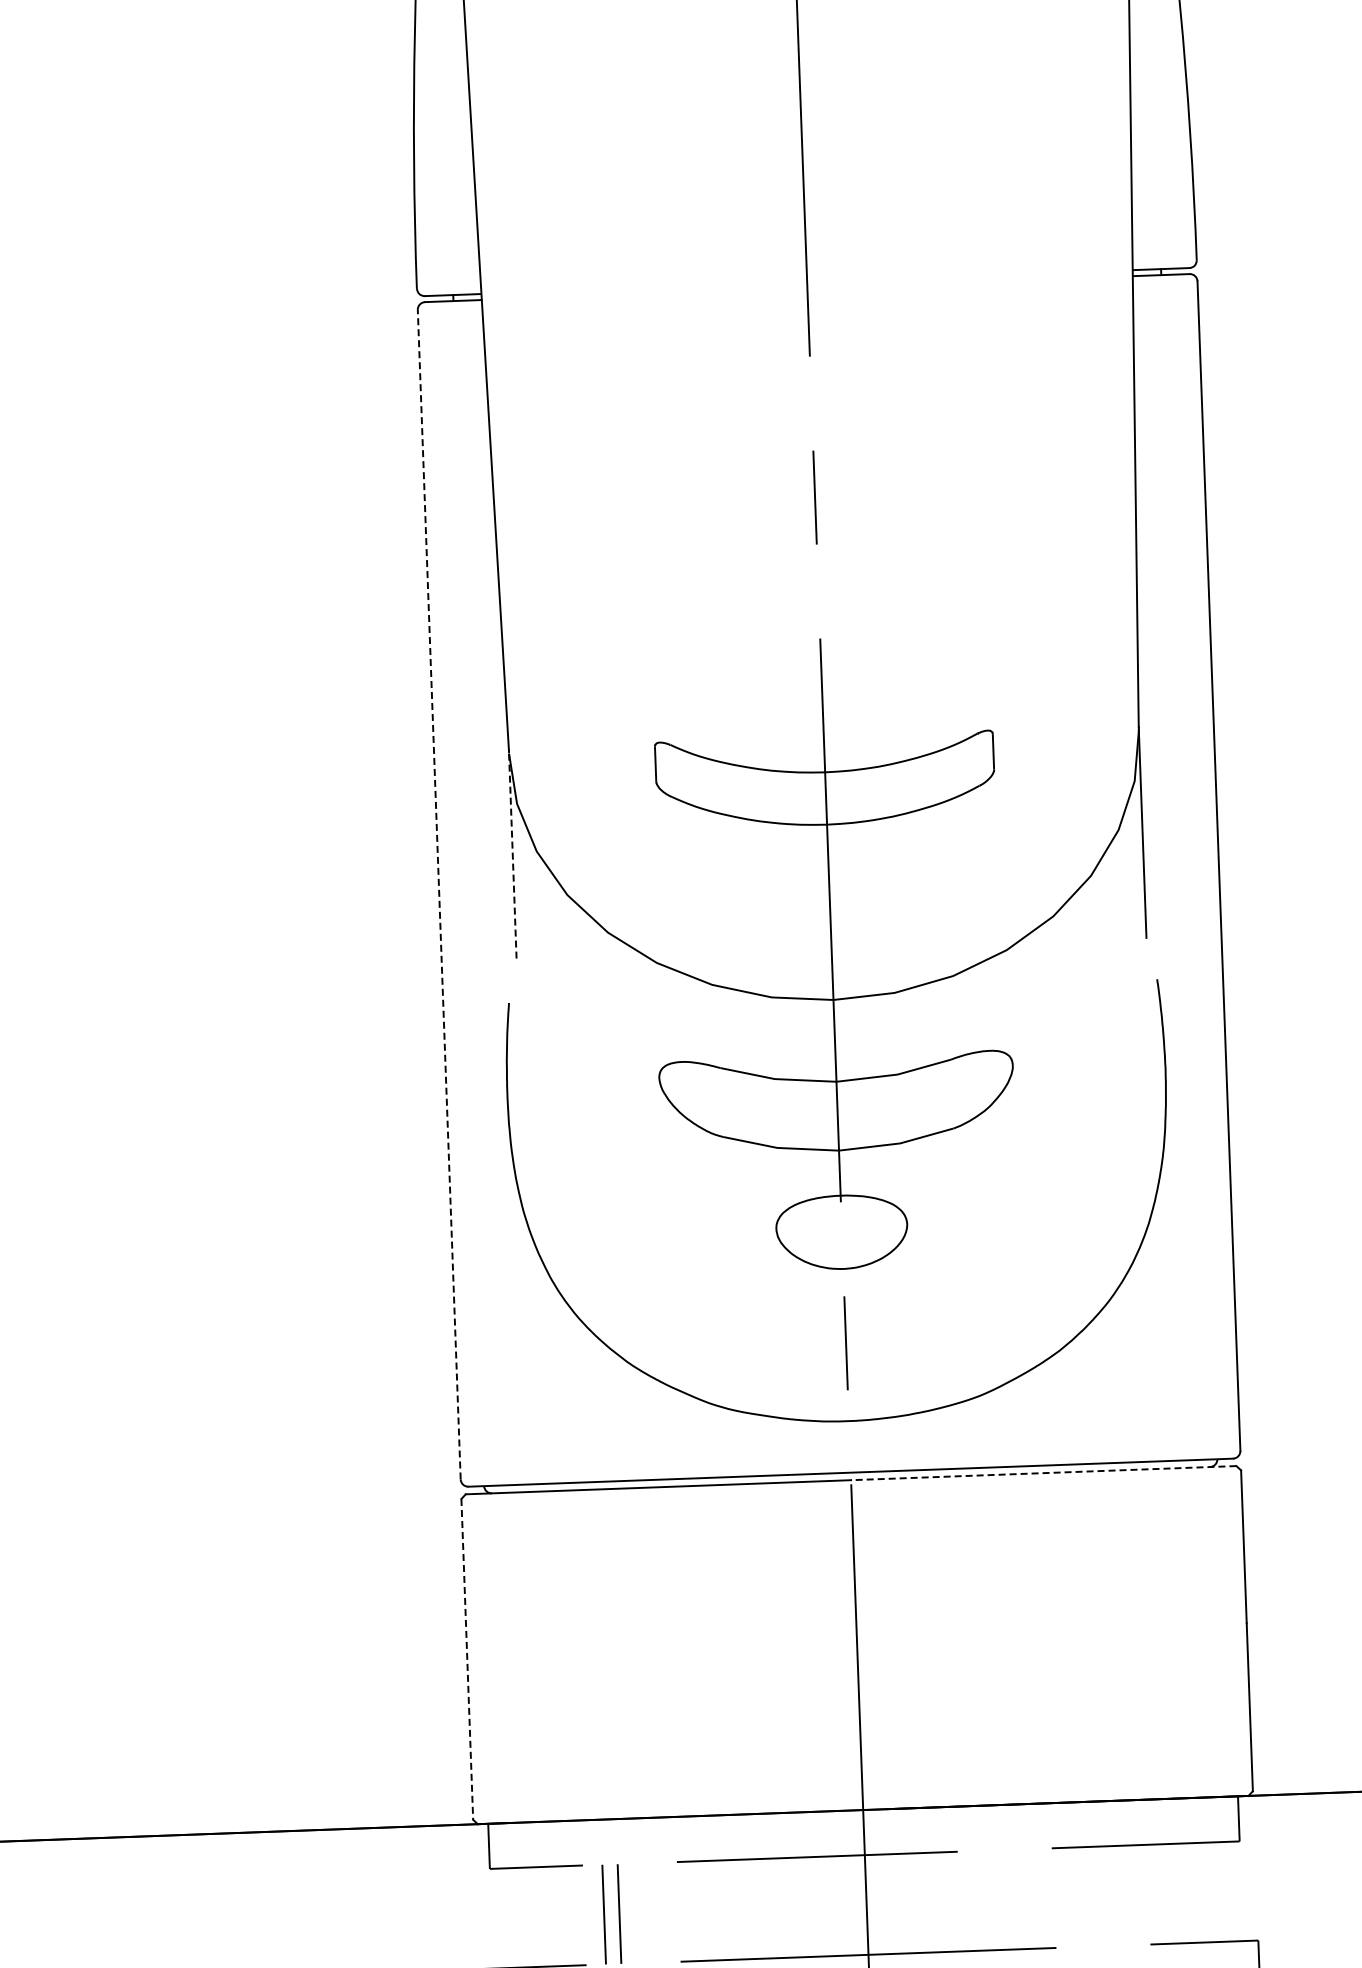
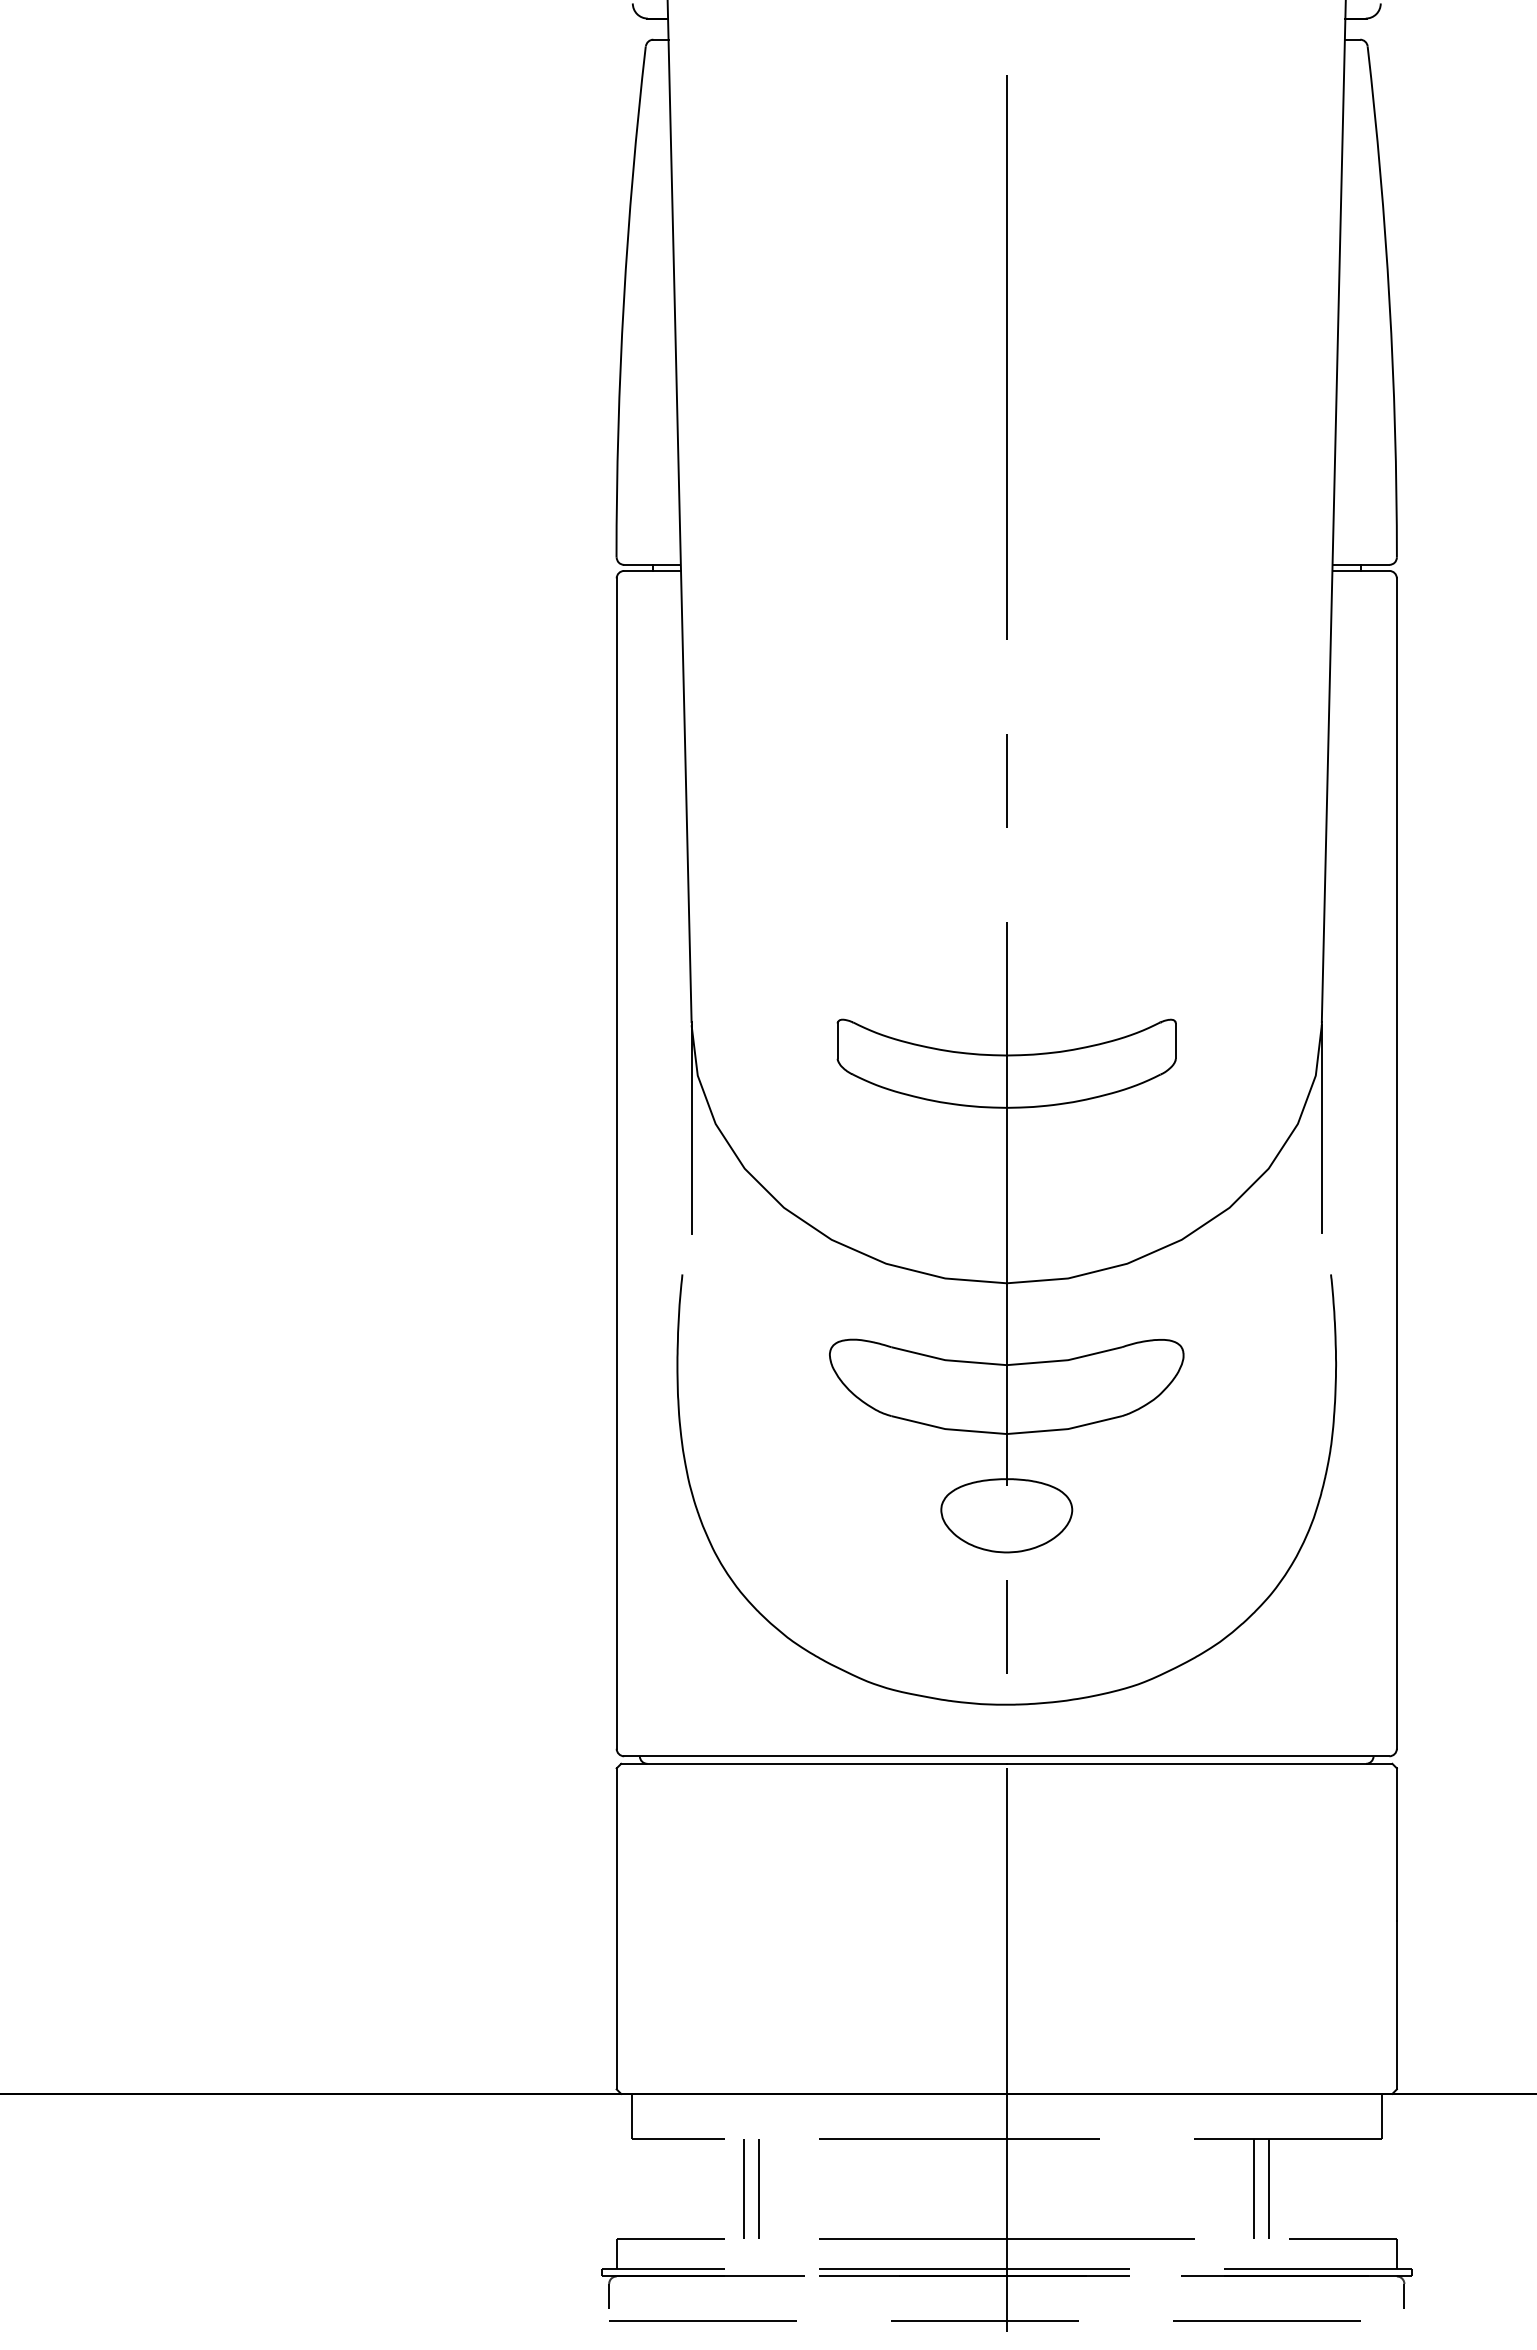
line: (512, 858) -> (691, 1130), dashed -> solid
line: (439, 894) -> (616, 1163), dashed -> solid
line: (1043, 1472) -> (1199, 1763), dashed -> solid
line: (467, 1659) -> (616, 1928), dashed -> solid
line: (1129, 1894) -> (1269, 2188), added
line: (1114, 1895) -> (1254, 2188), added

